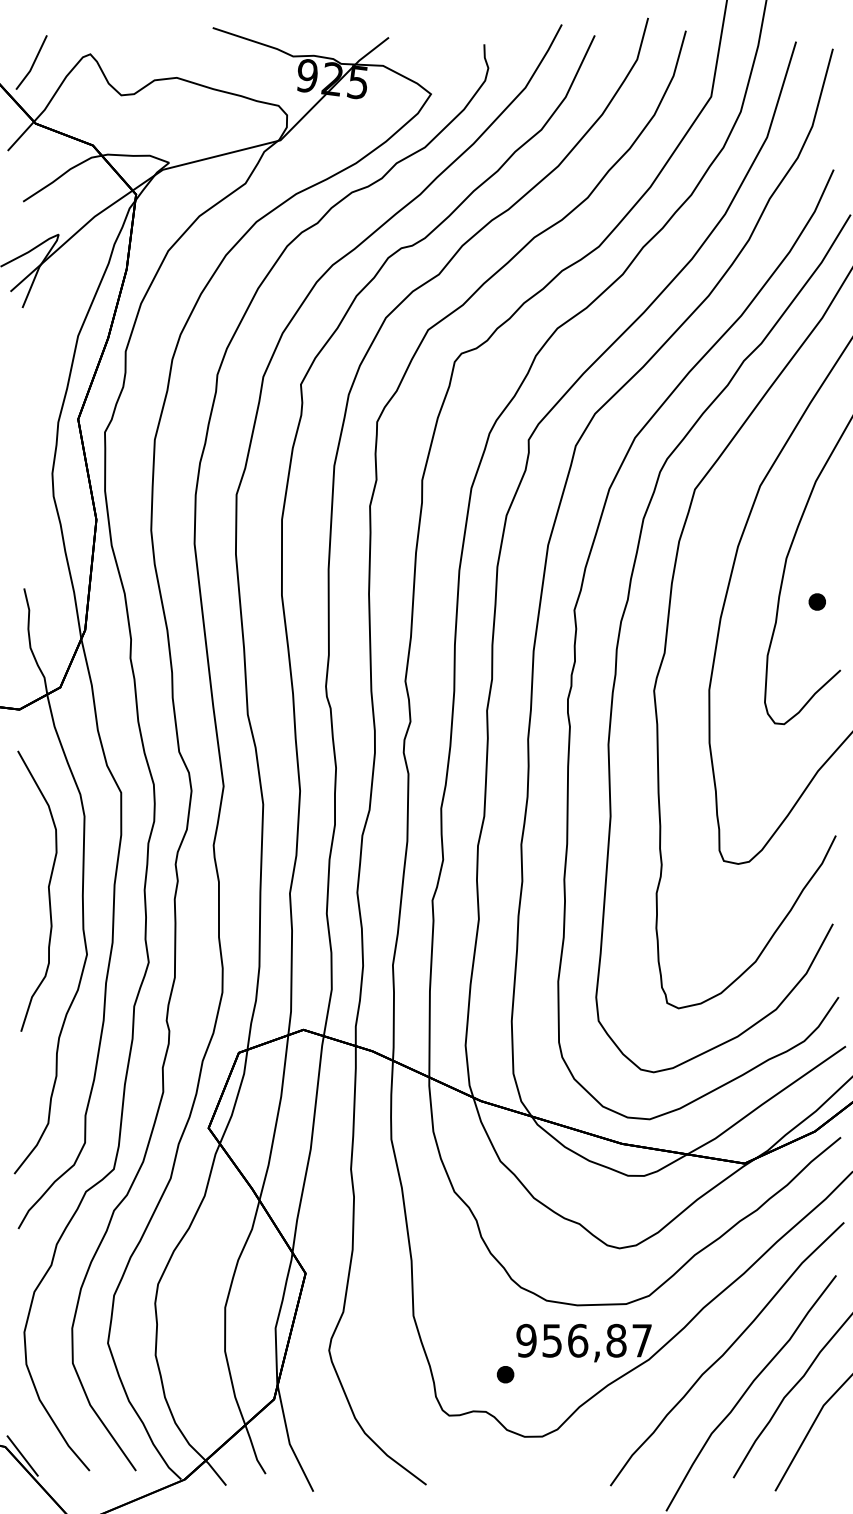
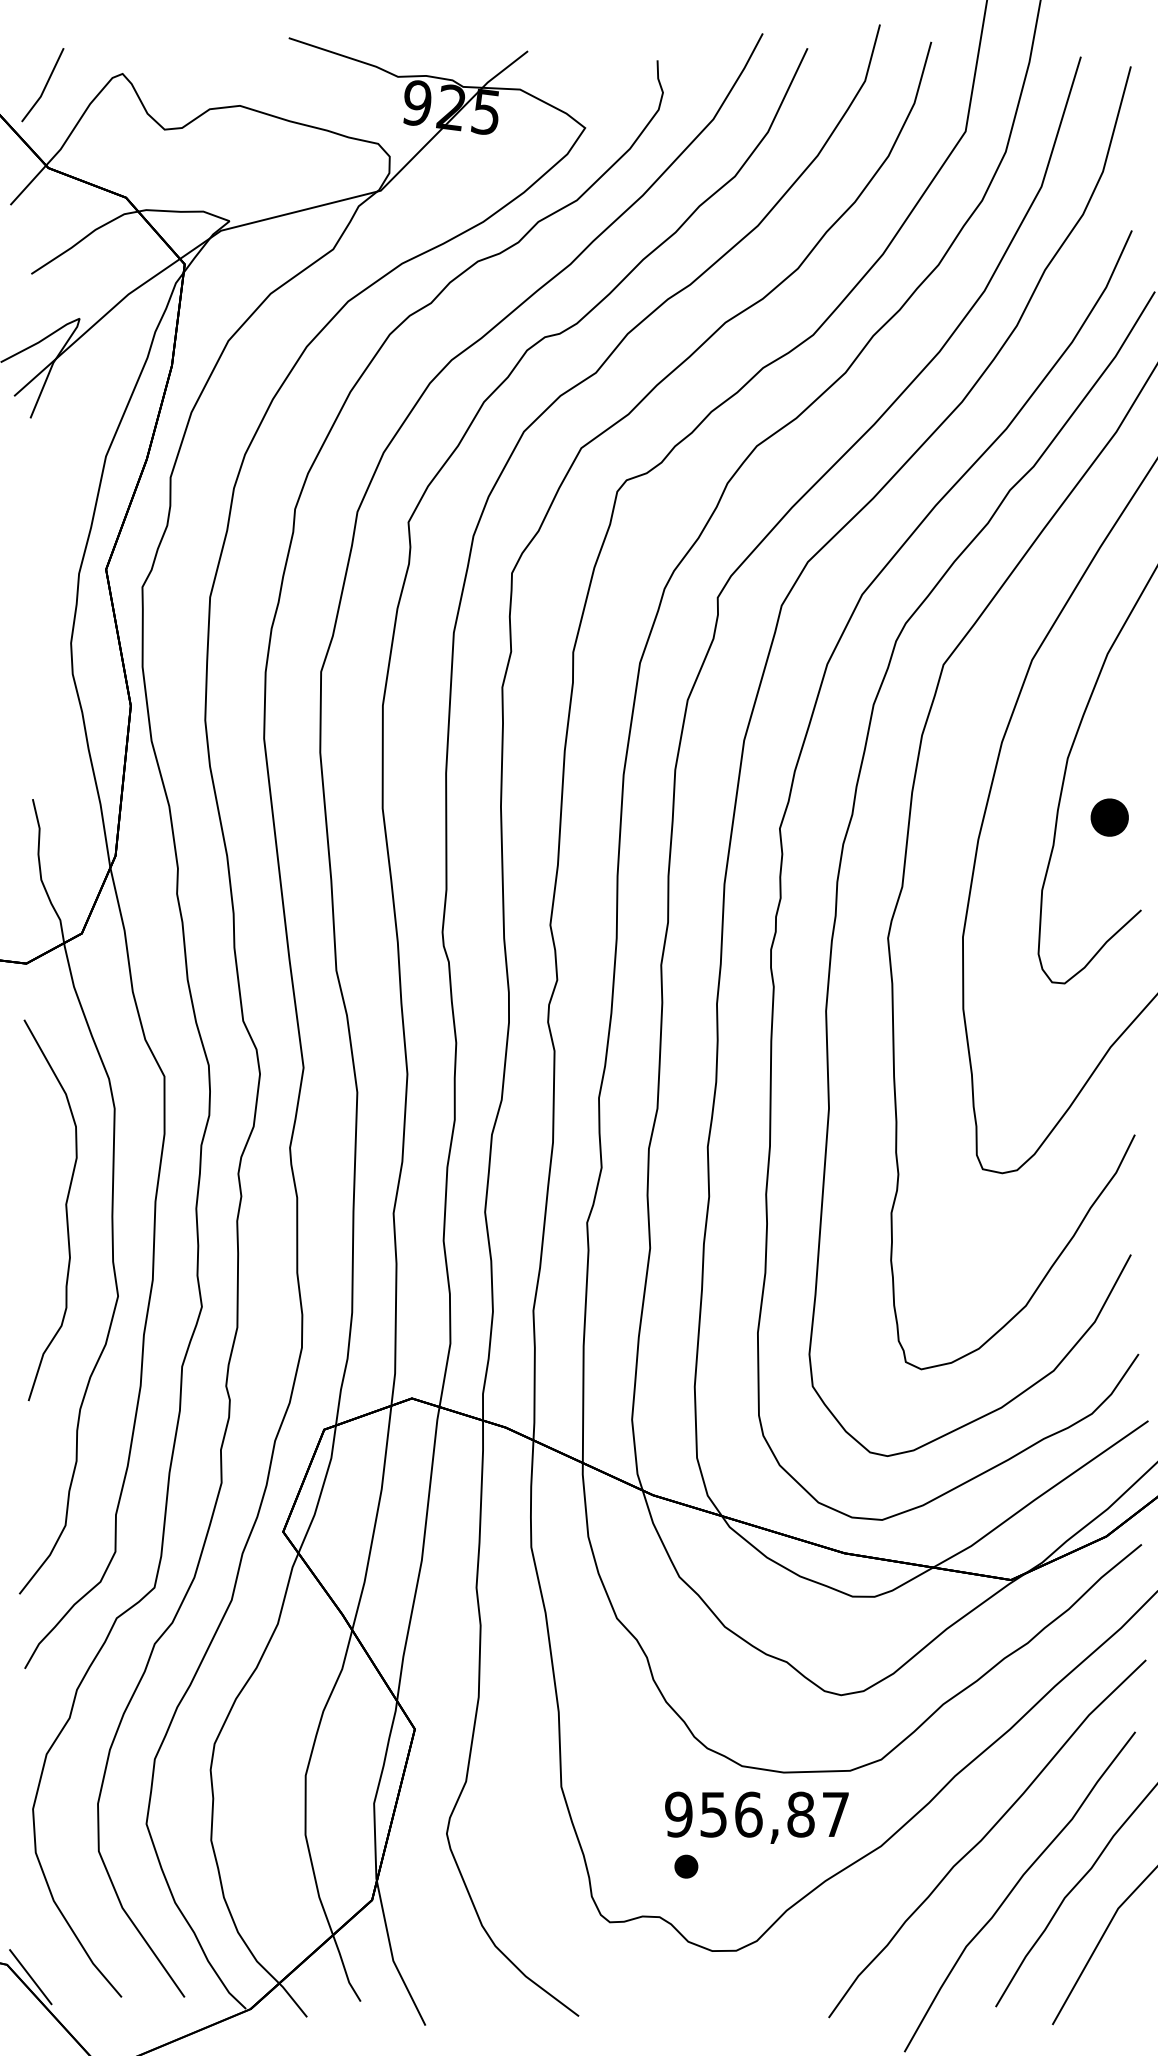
part: (817, 601) -> (1109, 817), size x1.6
text: (583, 1342) -> (756, 1817), moved

